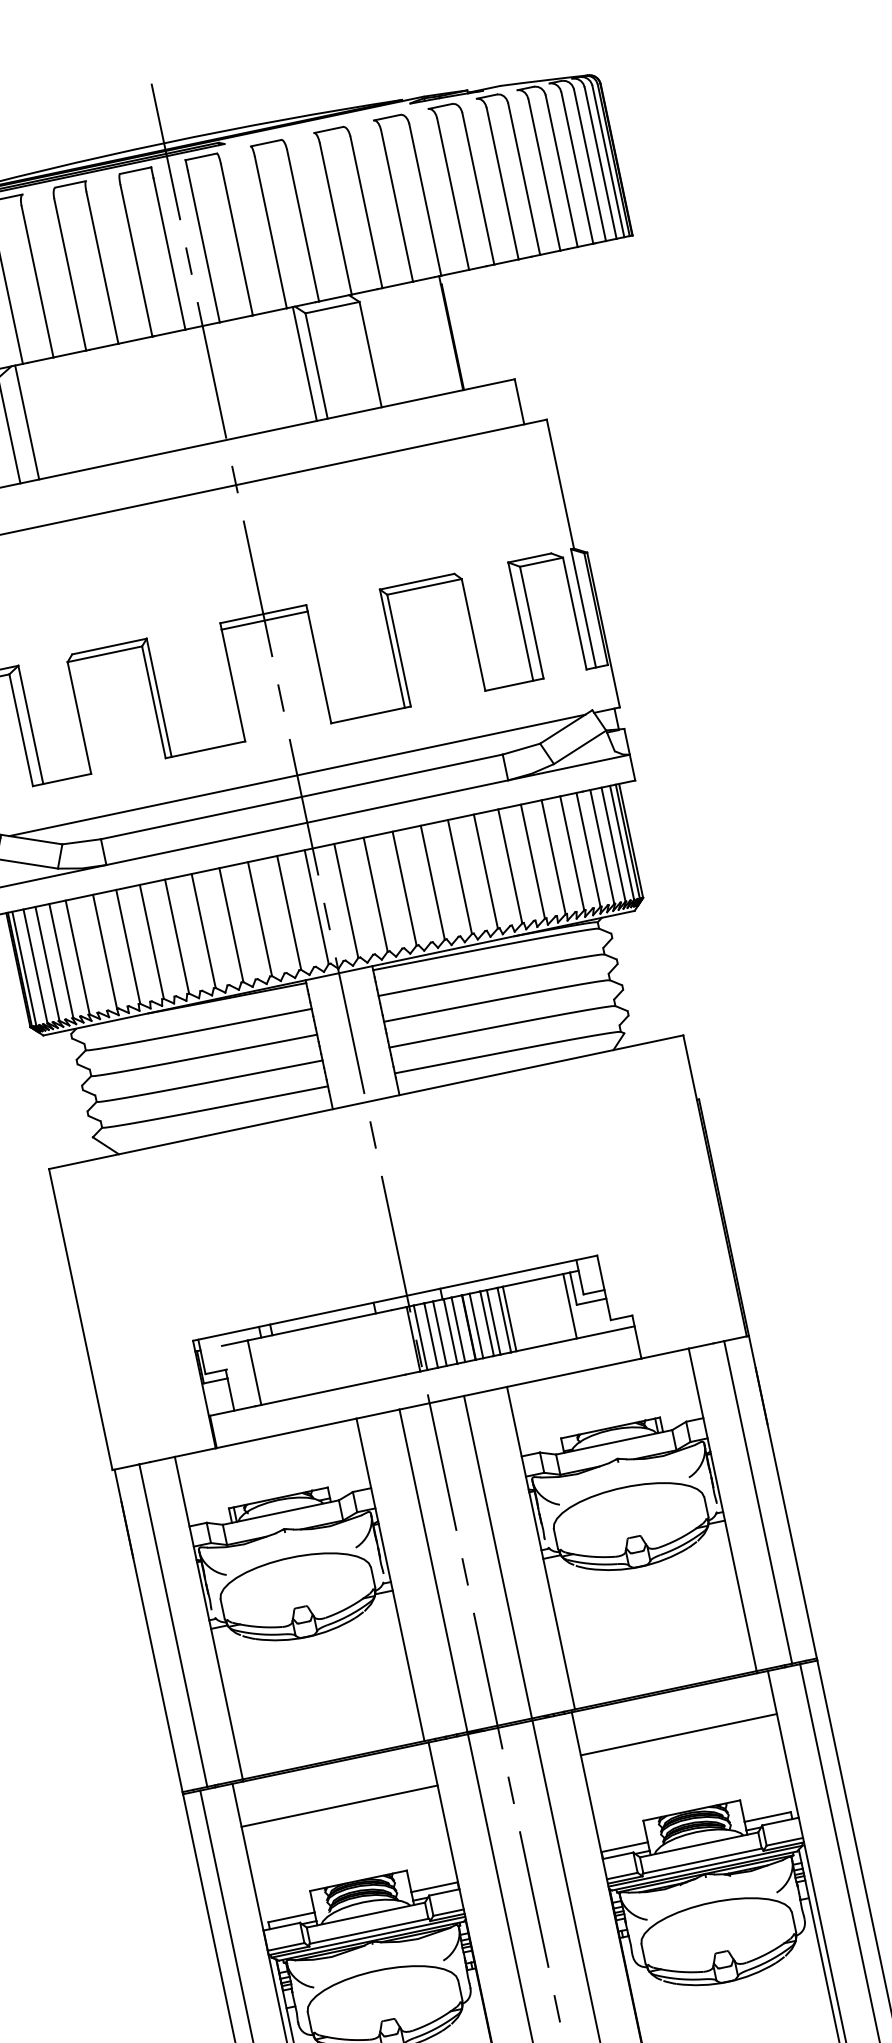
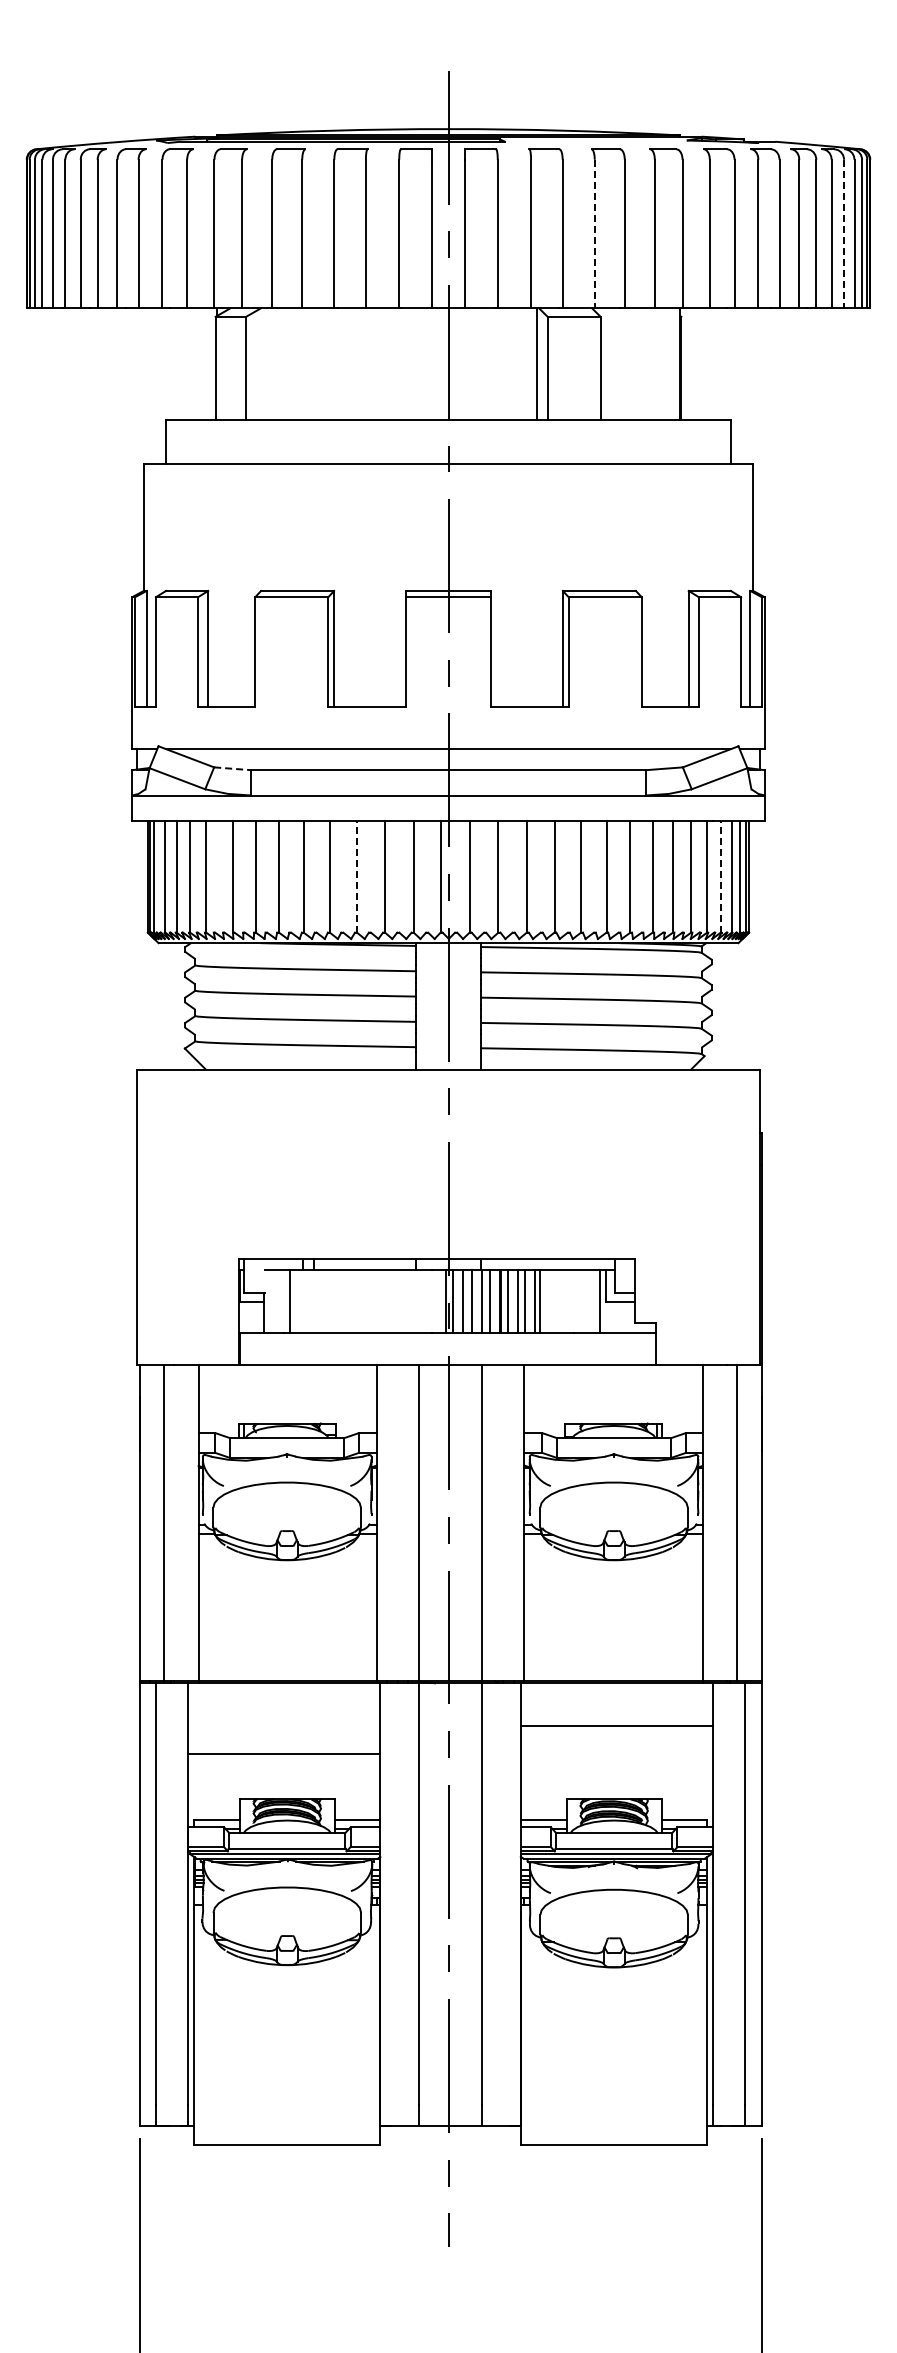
line: (590, 165) -> (844, 234), solid -> dashed
line: (335, 219) -> (594, 234), solid -> dashed
line: (27, 422) -> (264, 364), removed
line: (81, 841) -> (232, 768), solid -> dashed
line: (602, 846) -> (720, 876), solid -> dashed
line: (230, 925) -> (356, 876), solid -> dashed
line: (339, 1806) -> (284, 1753), moved

